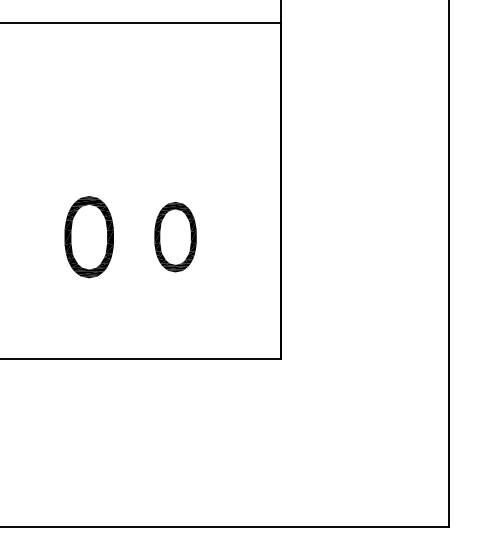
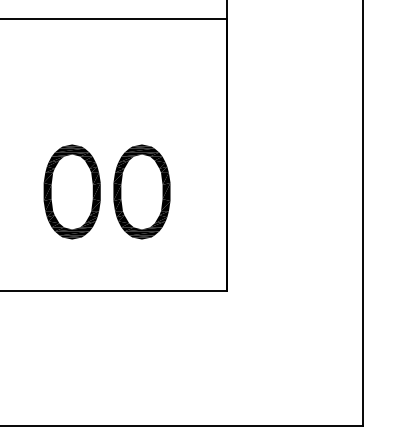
part: (88, 236) -> (71, 191), size x1.43
part: (174, 236) -> (141, 191), size x1.67

